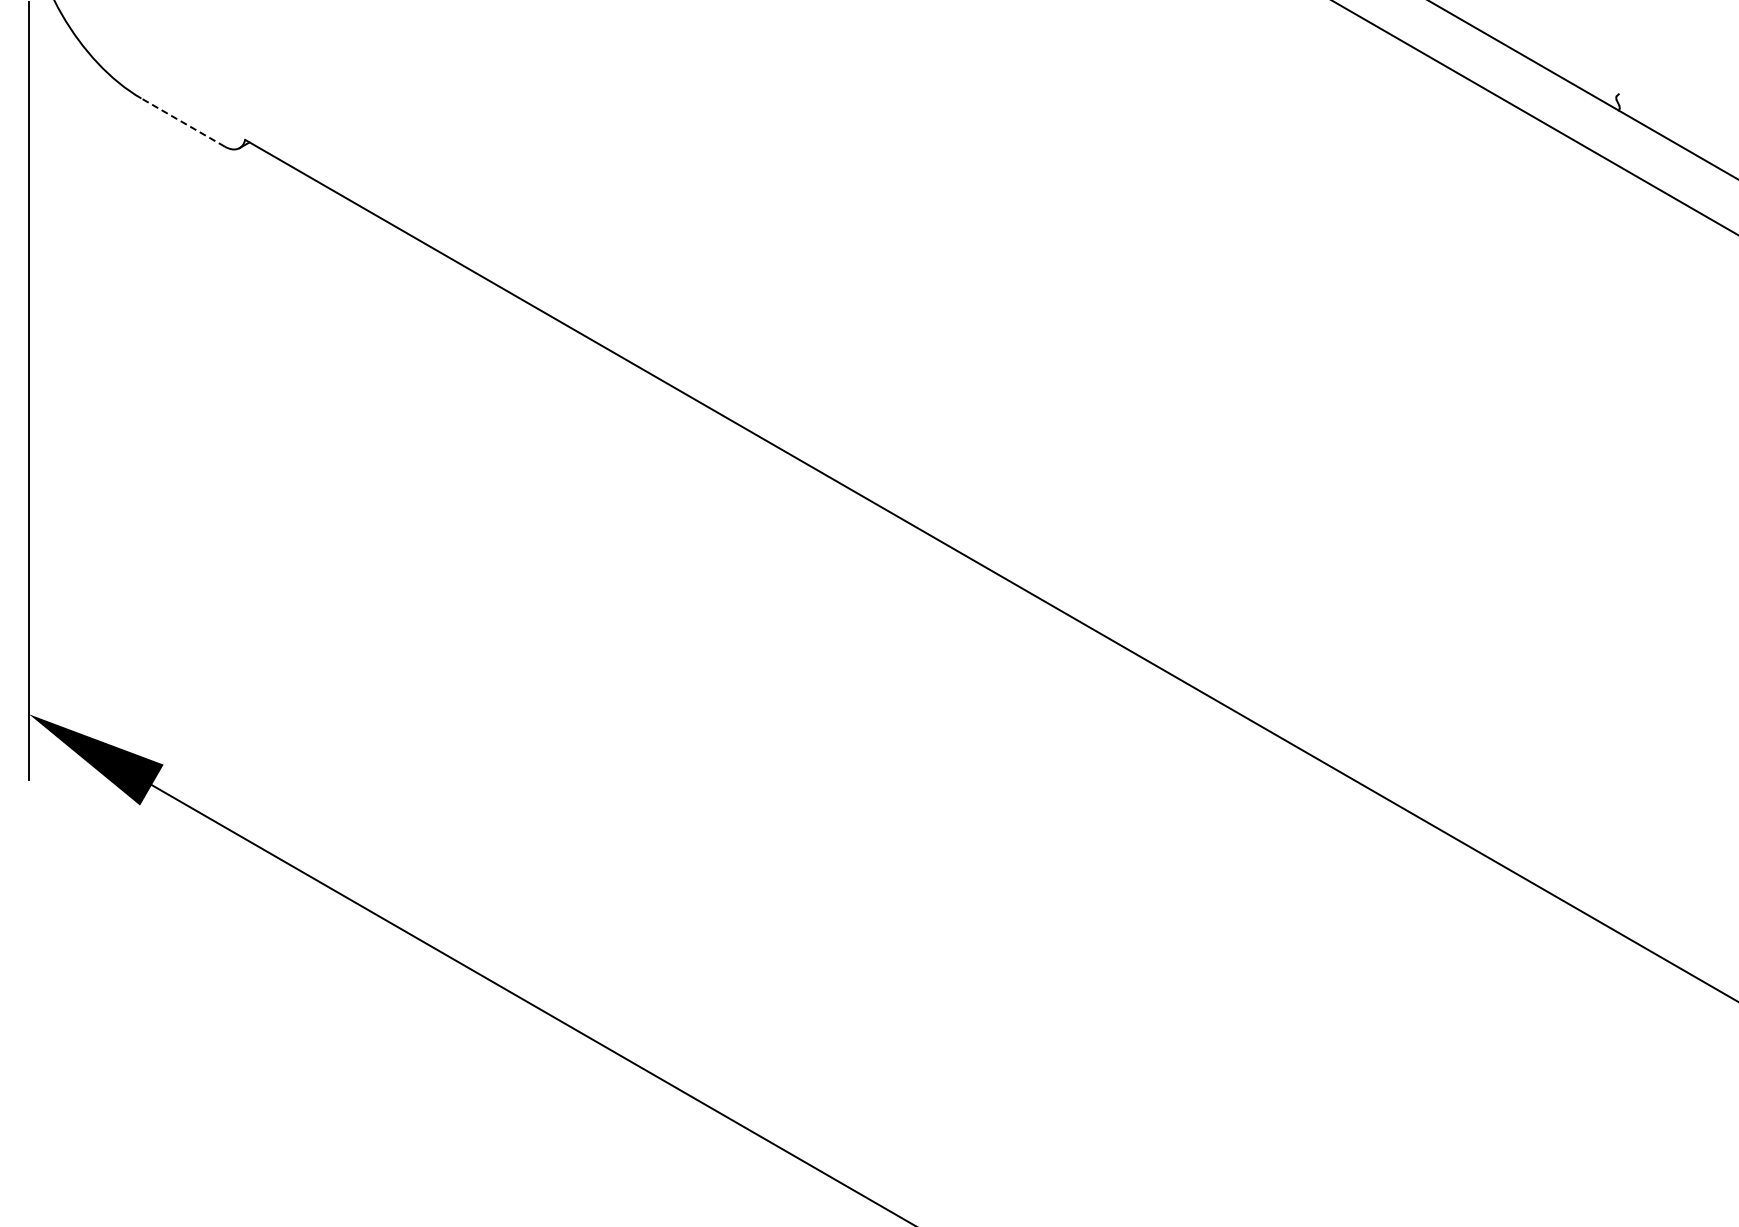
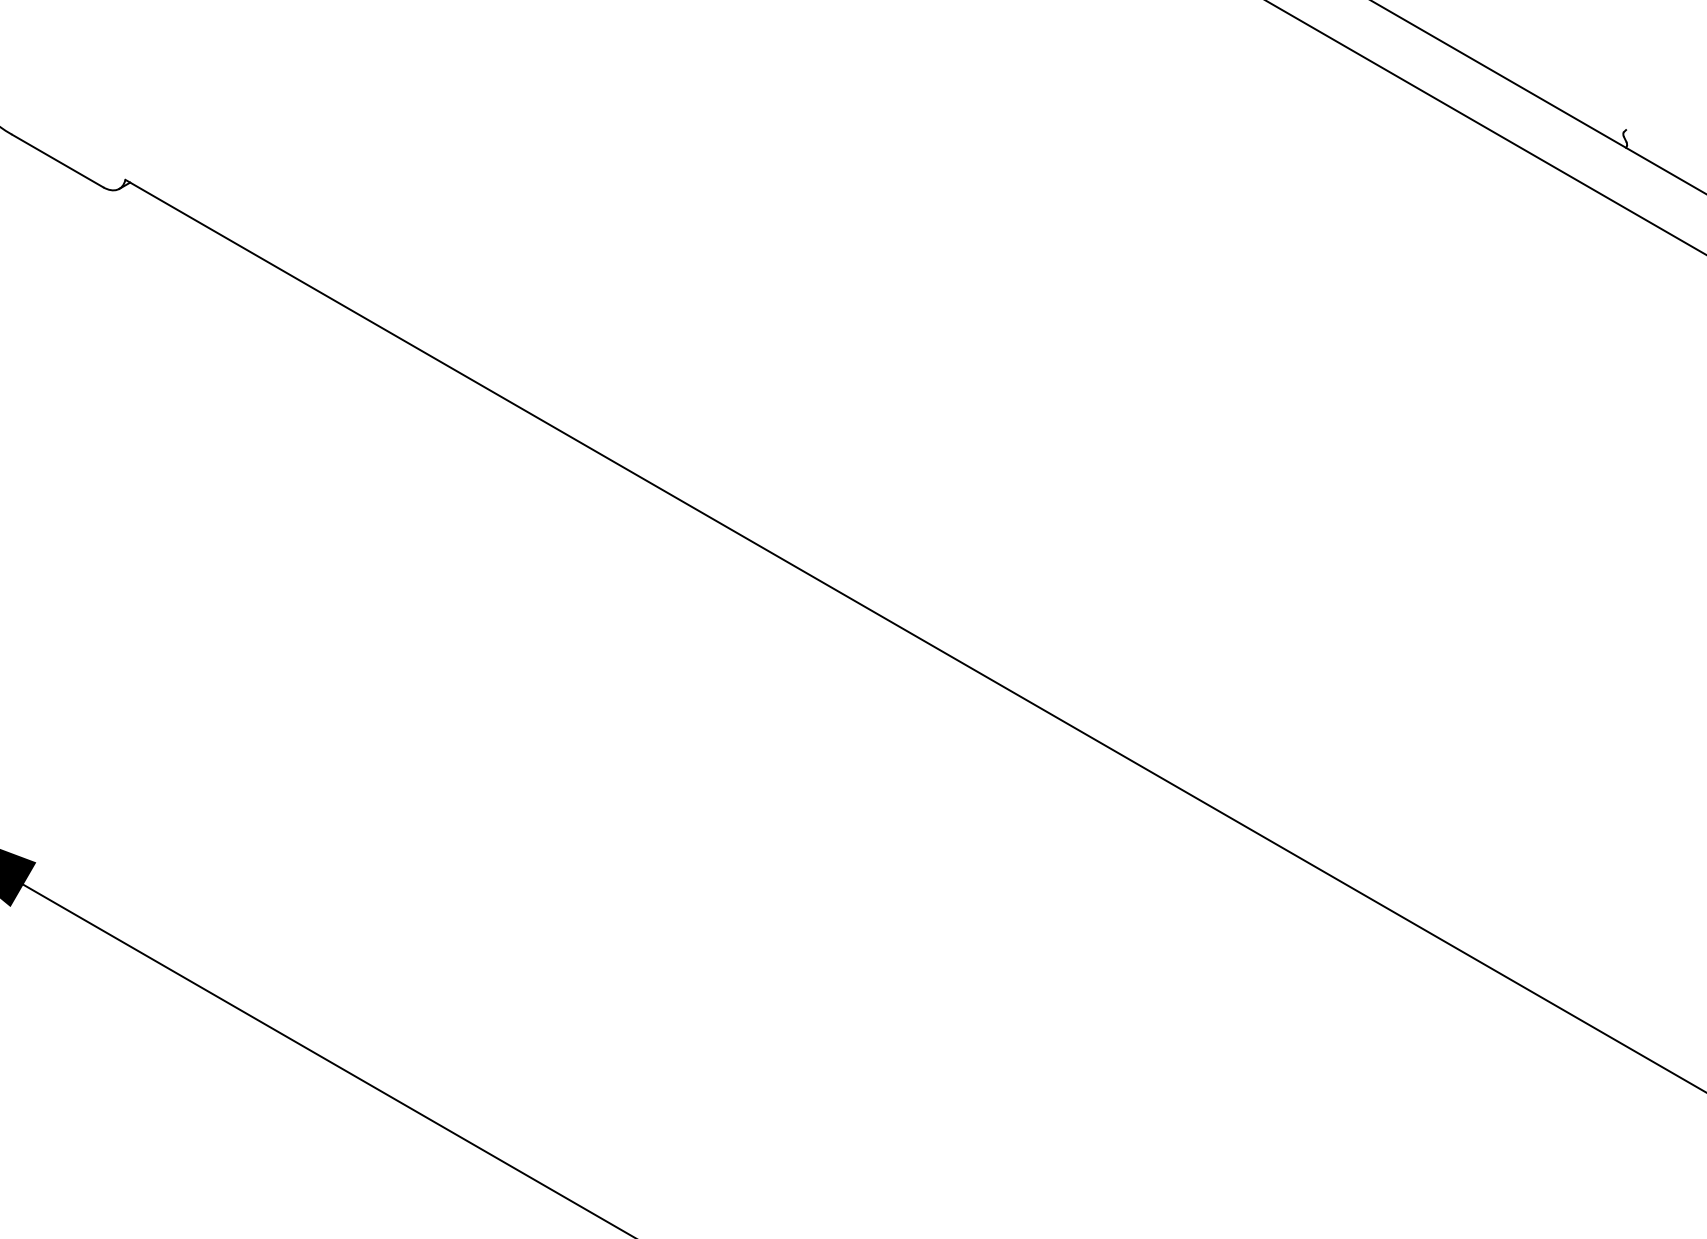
line: (182, 122) -> (56, 160), dashed -> solid

